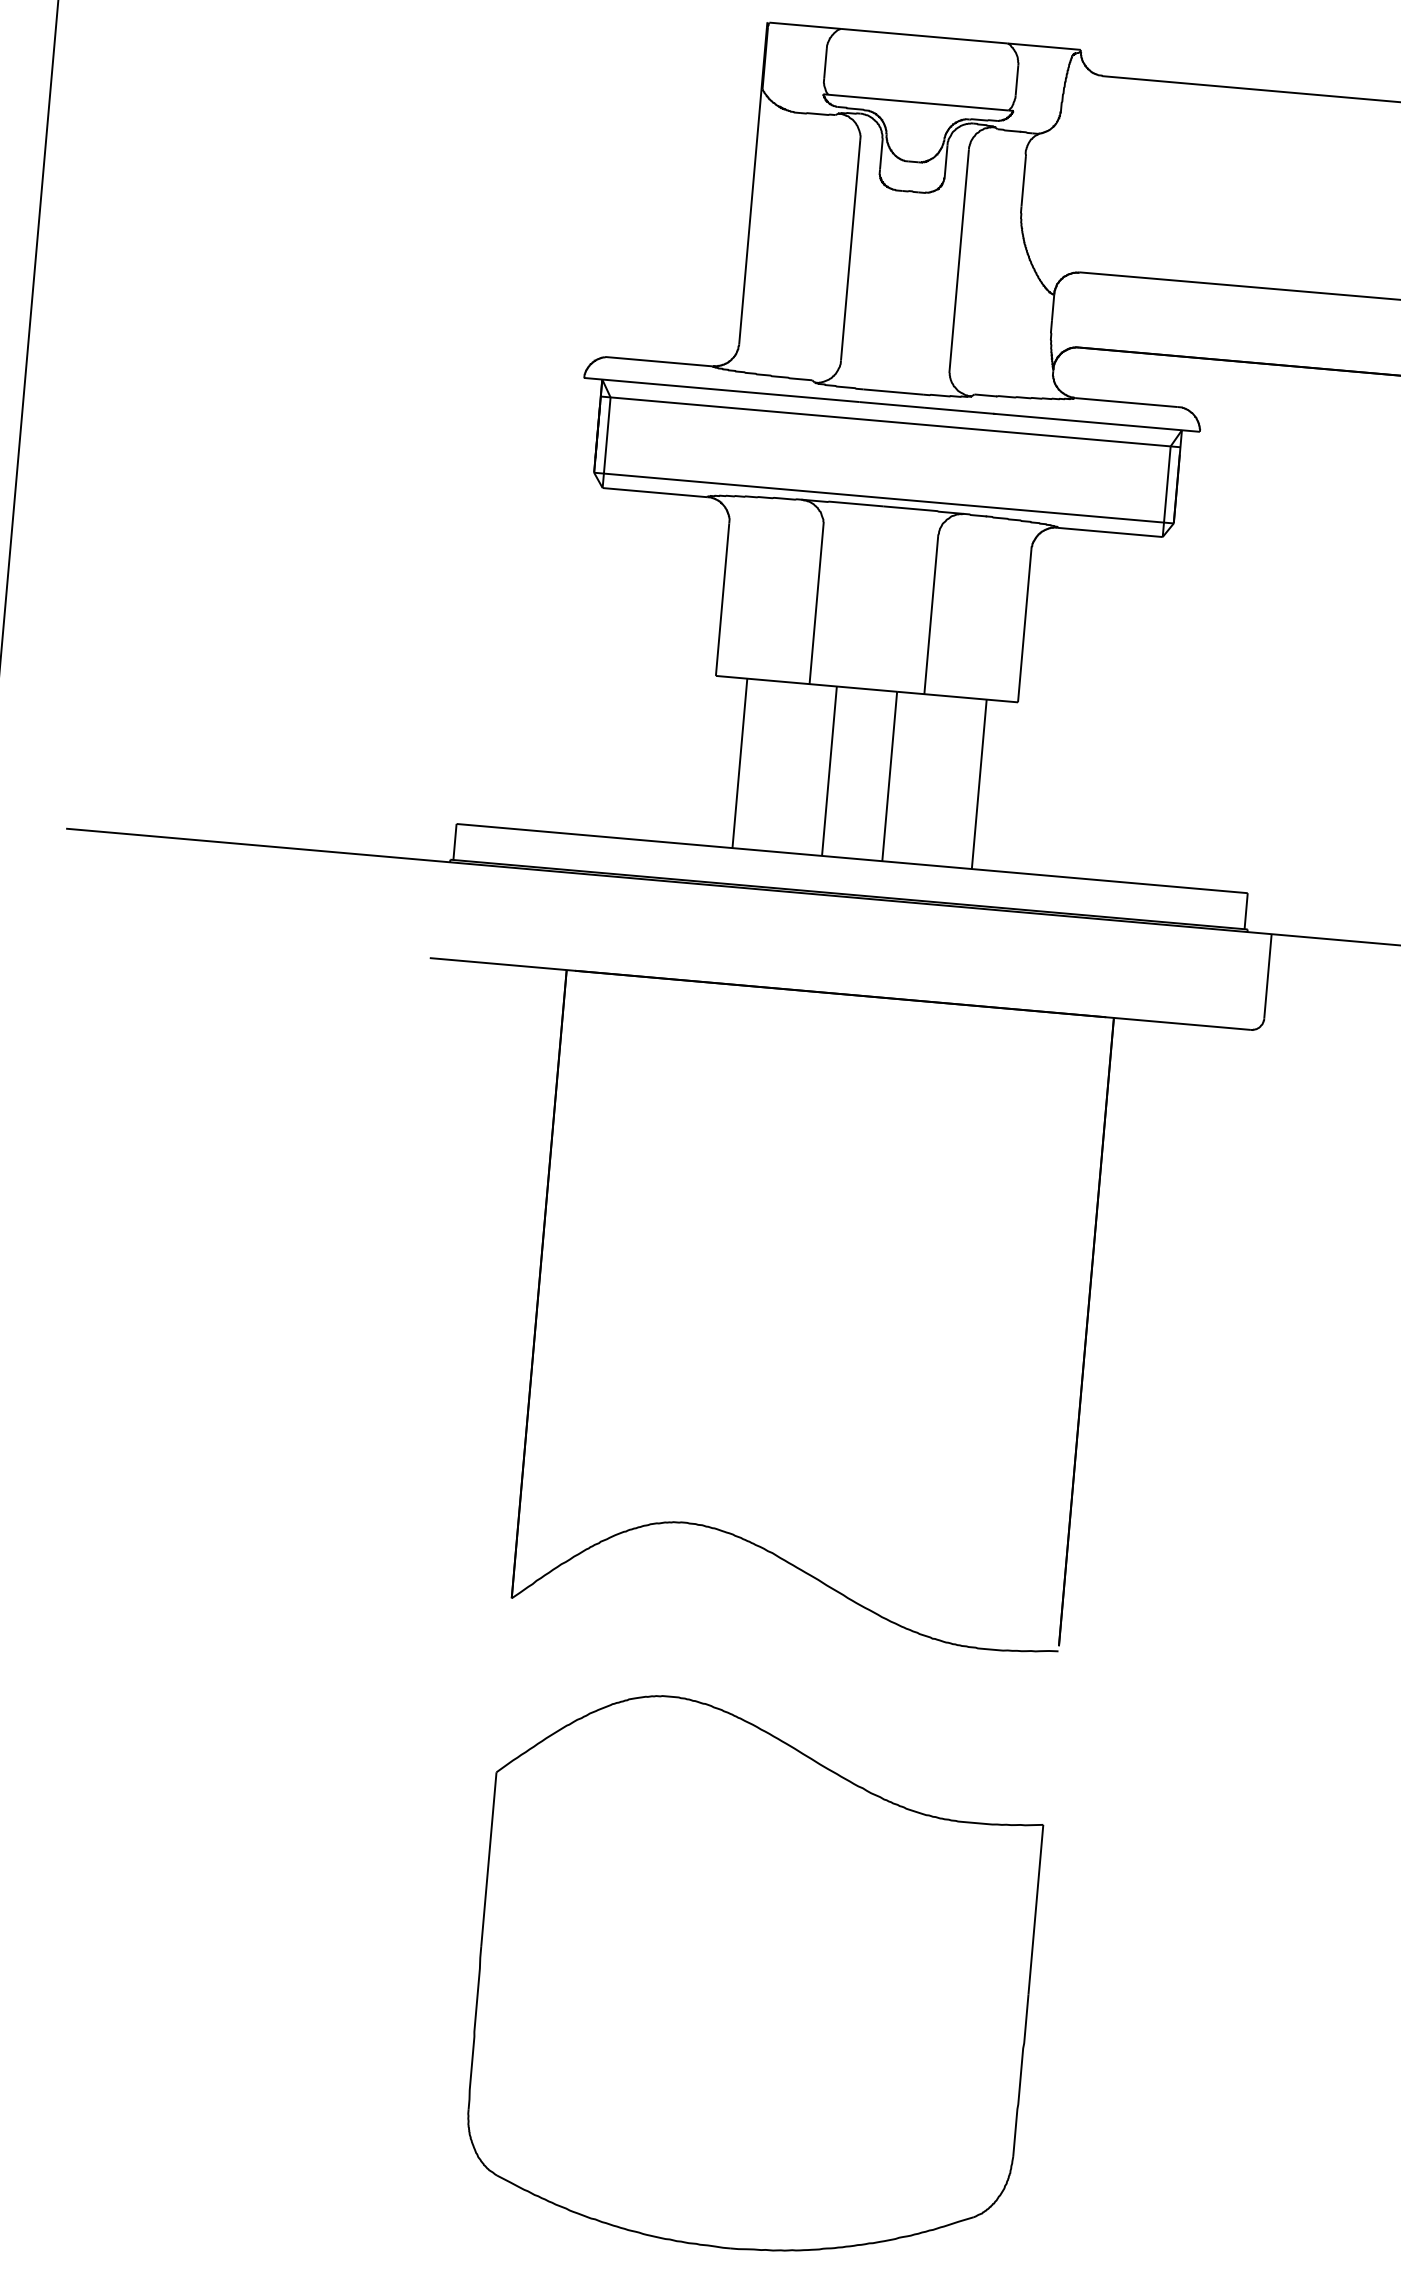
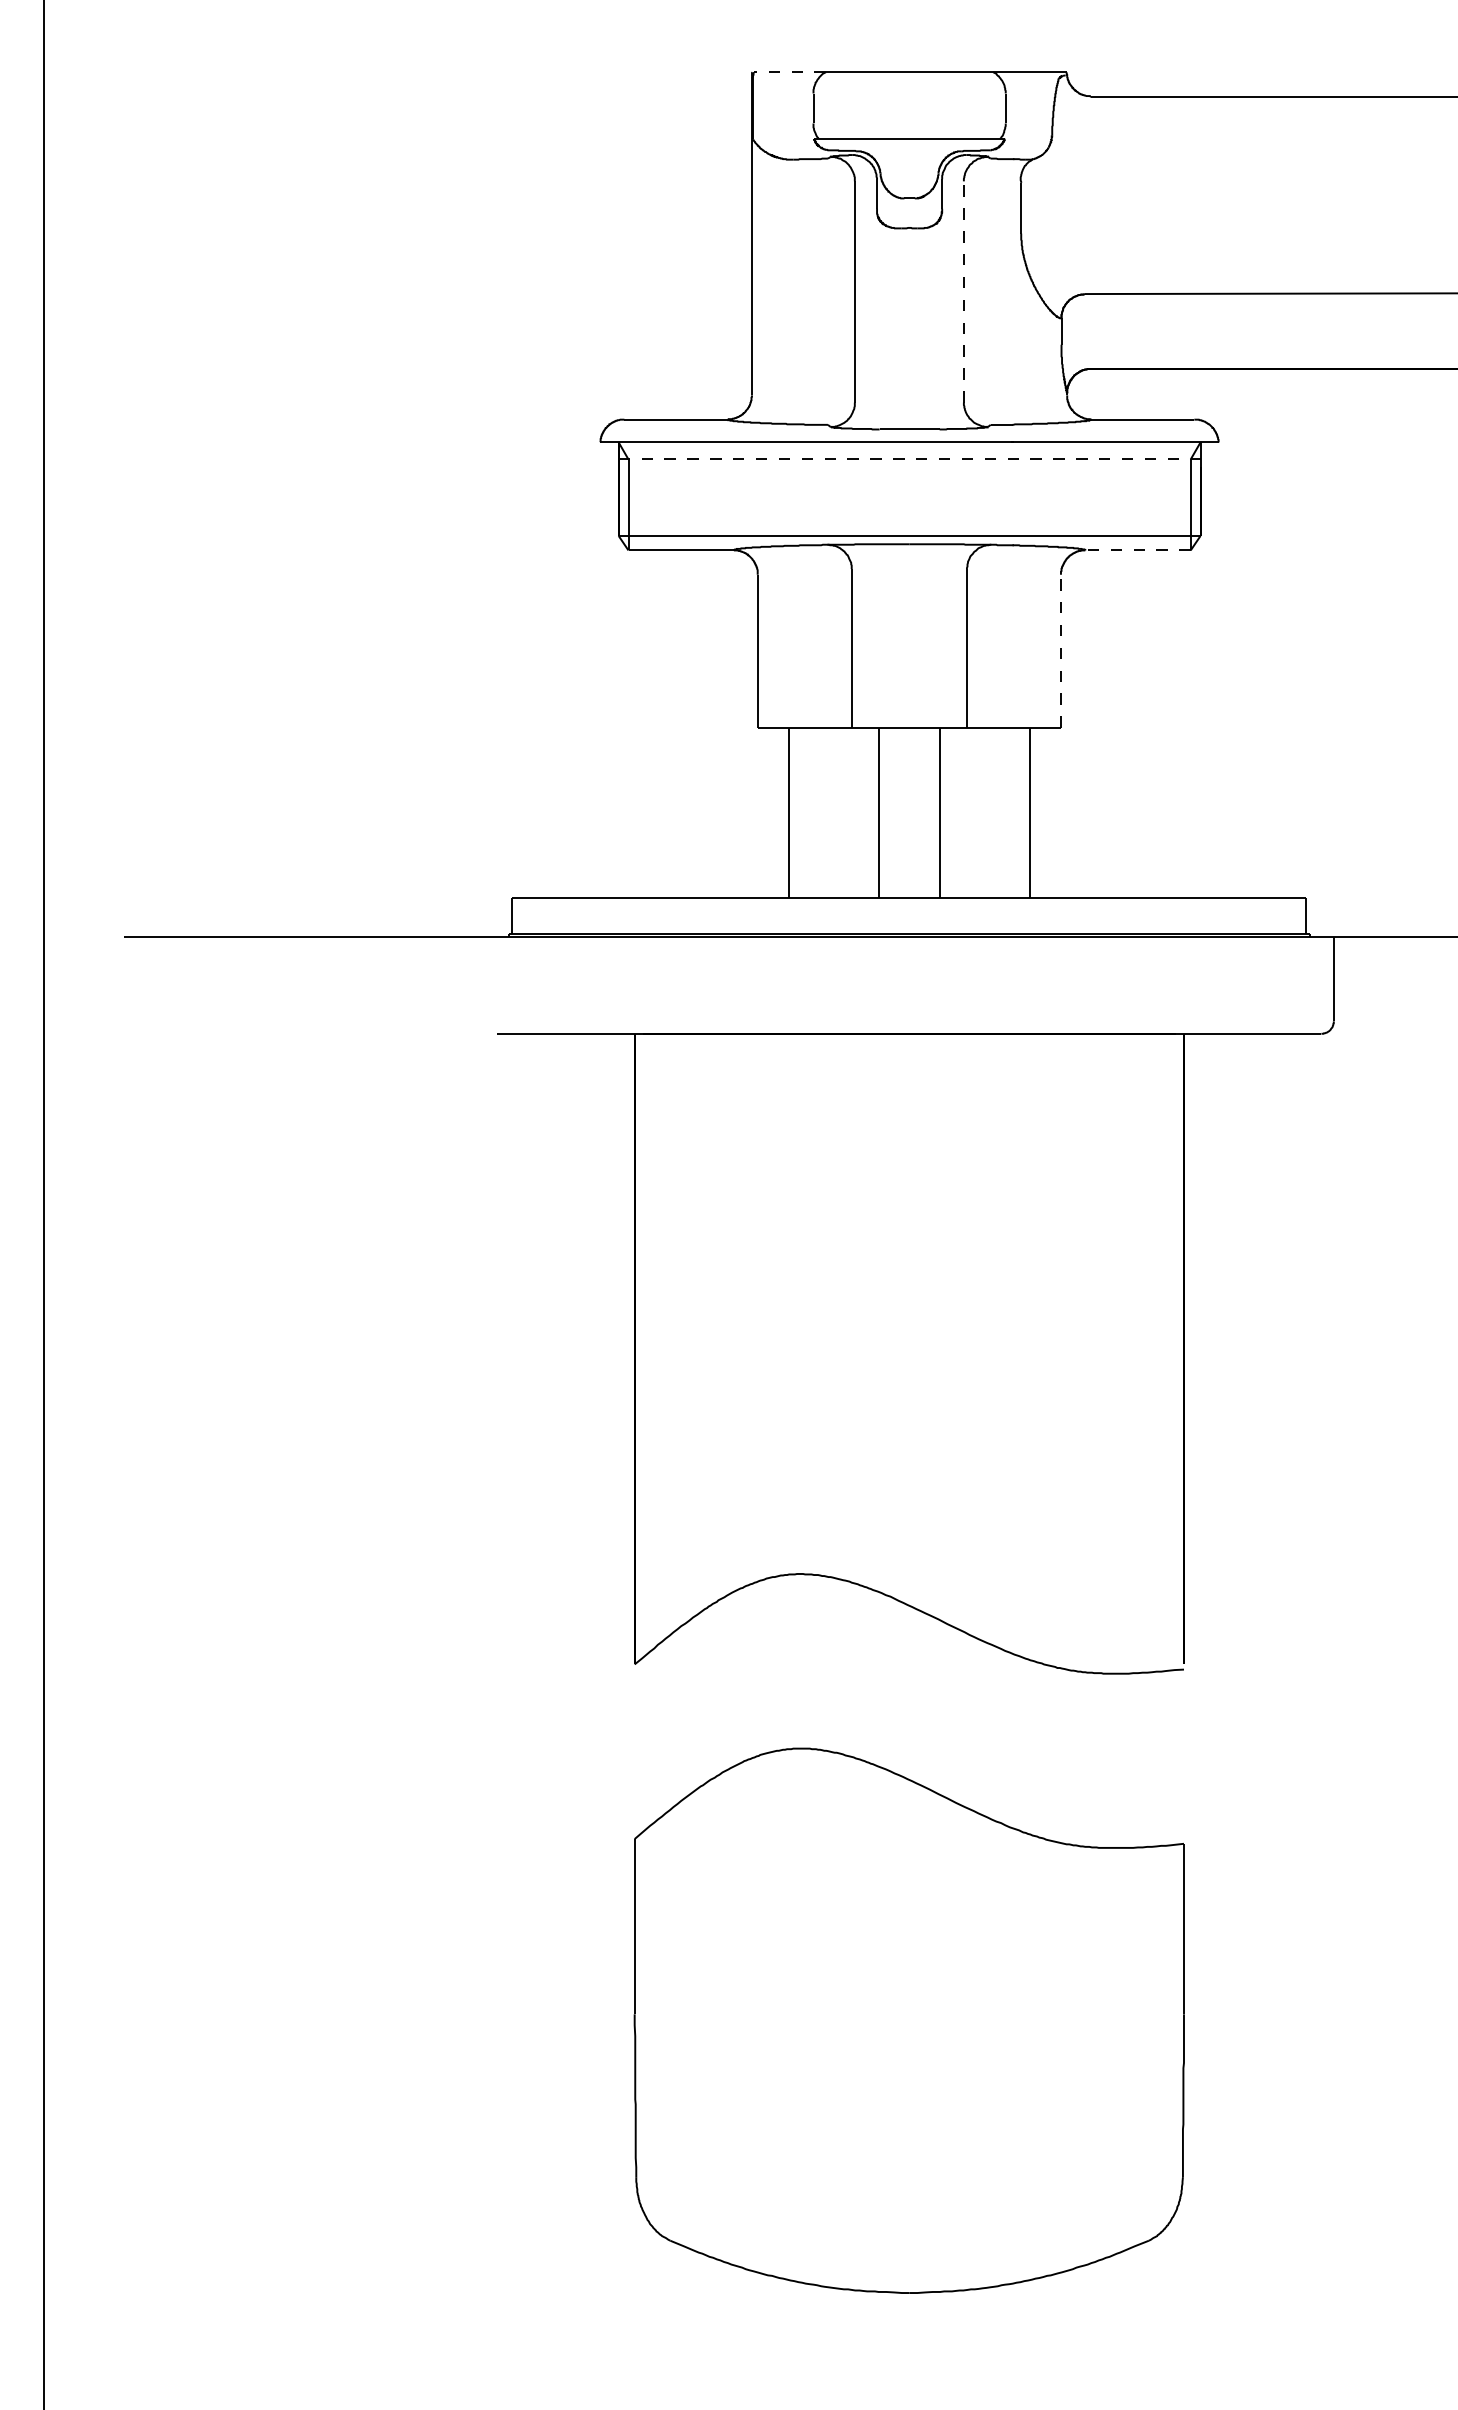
line: (804, 25) -> (789, 72), solid -> dashed
line: (958, 260) -> (963, 292), solid -> dashed
line: (886, 421) -> (905, 459), solid -> dashed
line: (1110, 532) -> (1138, 550), solid -> dashed
line: (1024, 625) -> (1060, 650), solid -> dashed

